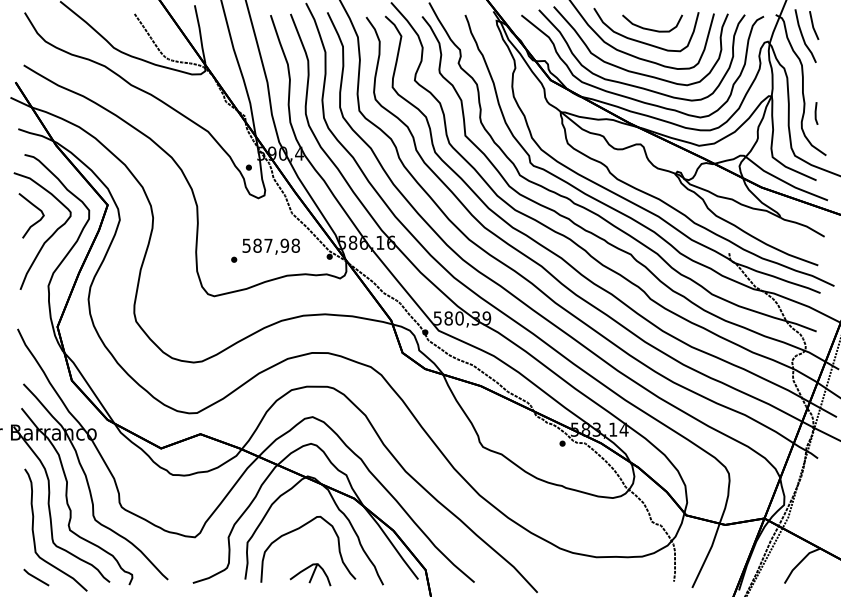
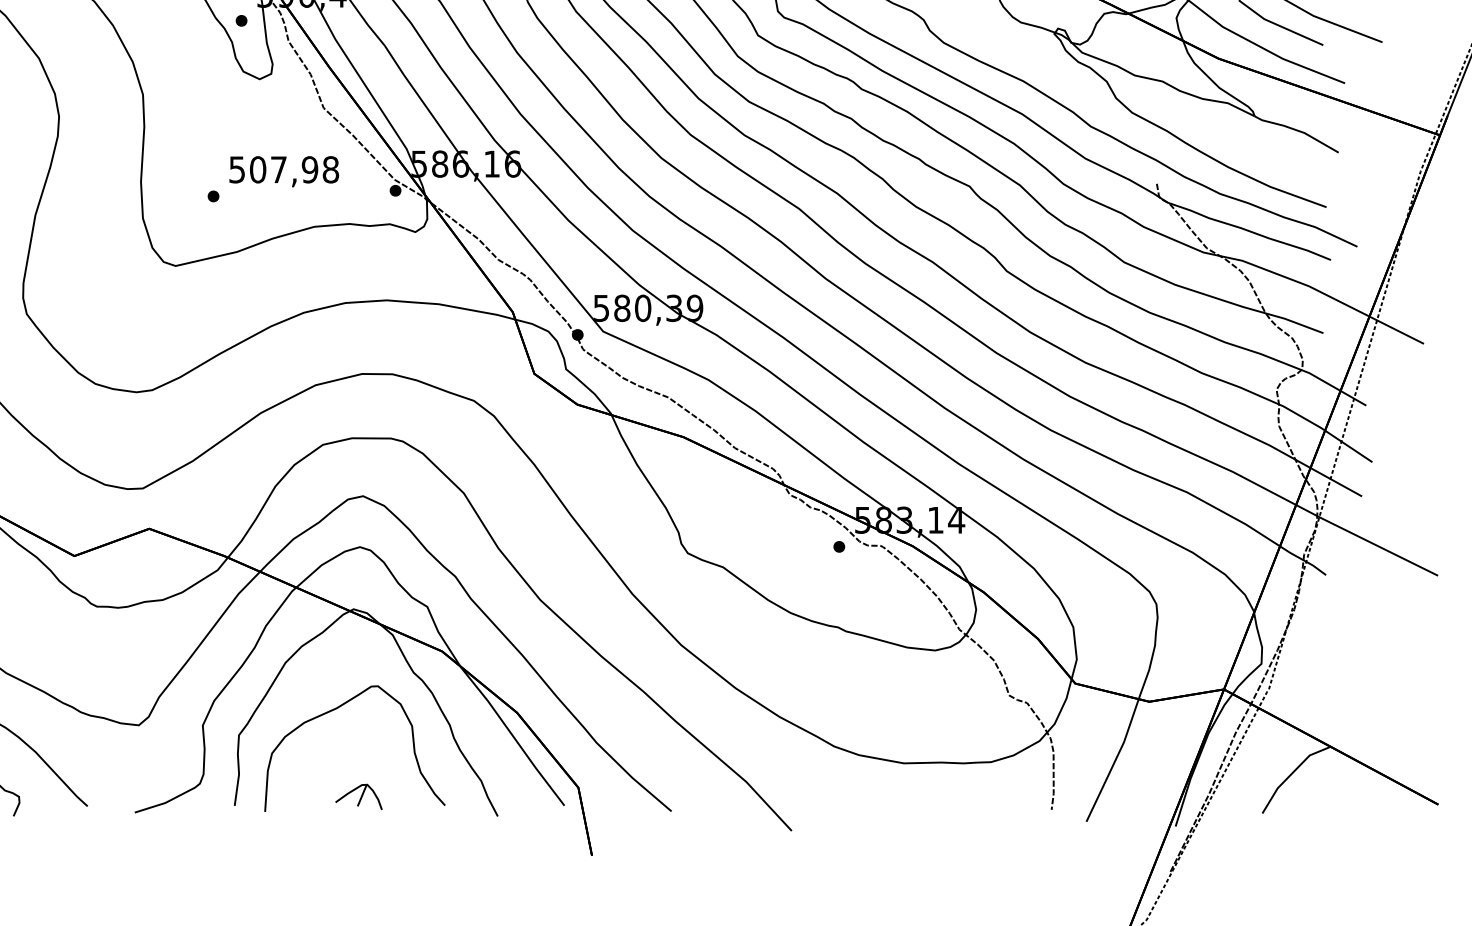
text: (257, 245) -> (257, 169), 587,98 -> 507,98
part: (310, 574) -> (358, 796), size x0.6

